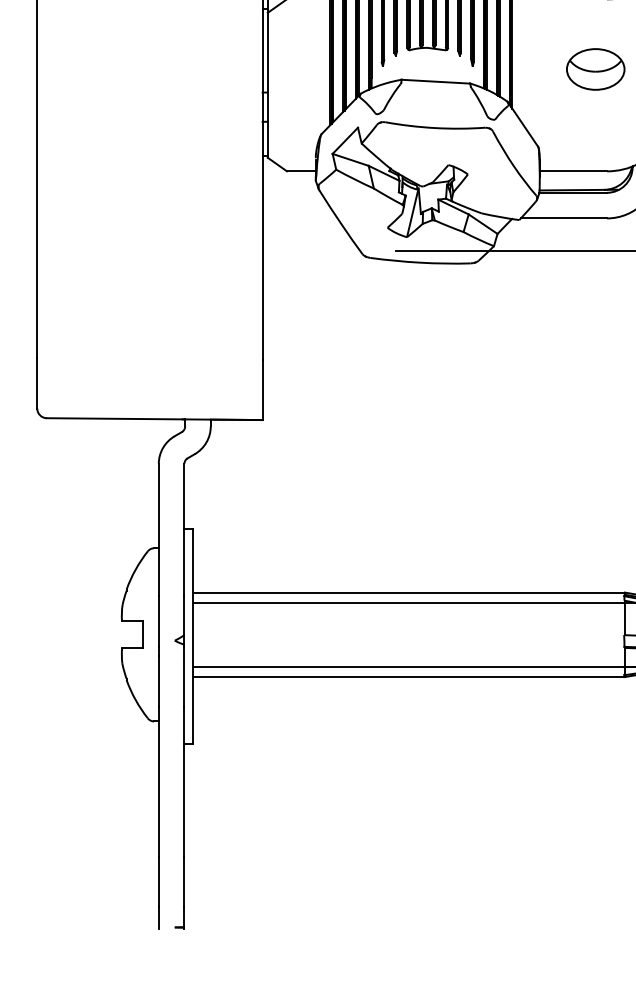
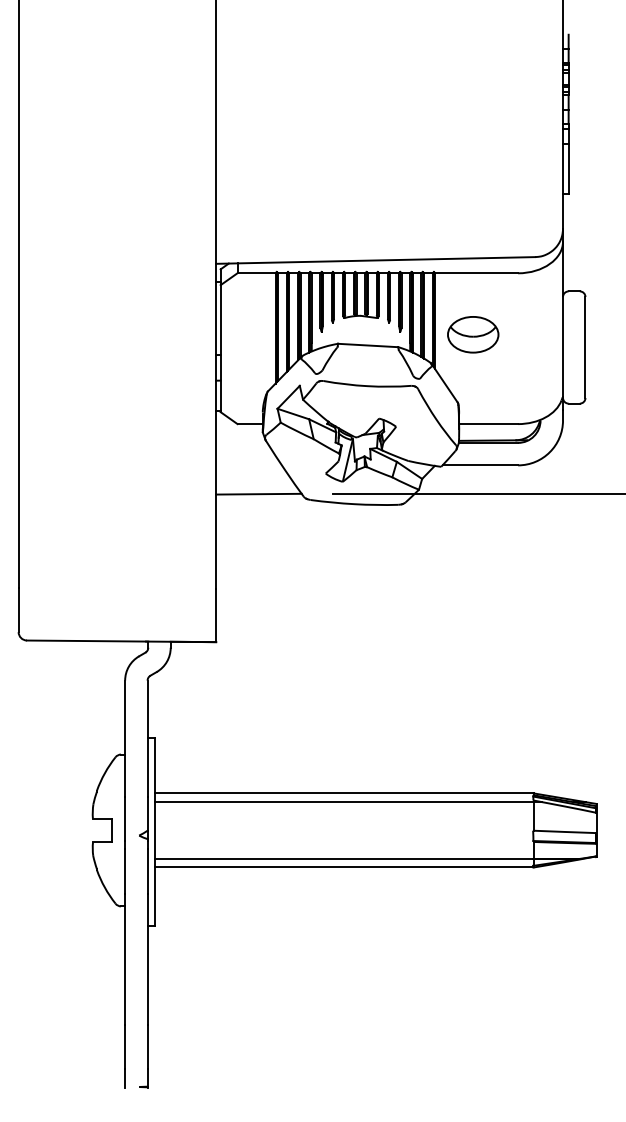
part: (596, 69) -> (473, 334), moved
line: (310, 250) -> (258, 493), added

